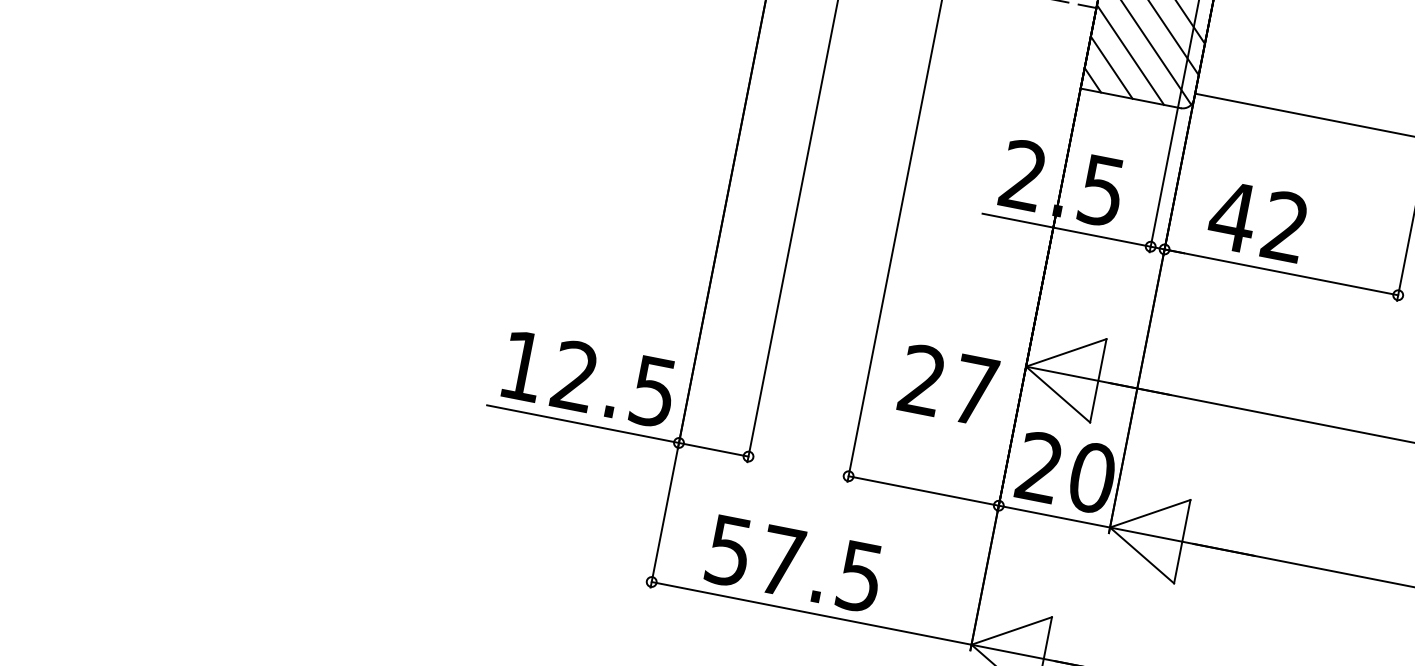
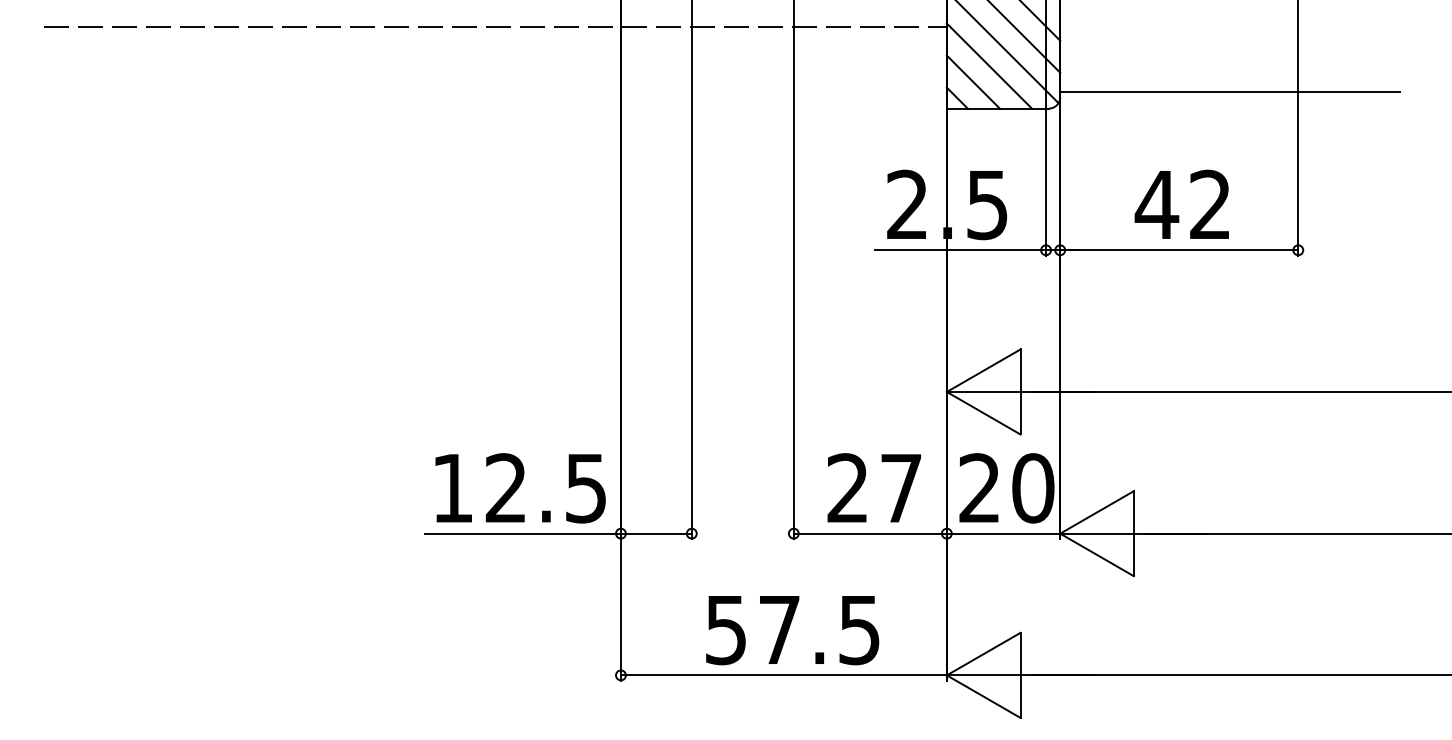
text: (1257, 219) -> (1181, 203), moved
text: (947, 384) -> (873, 487), moved
text: (794, 564) -> (792, 630), moved

